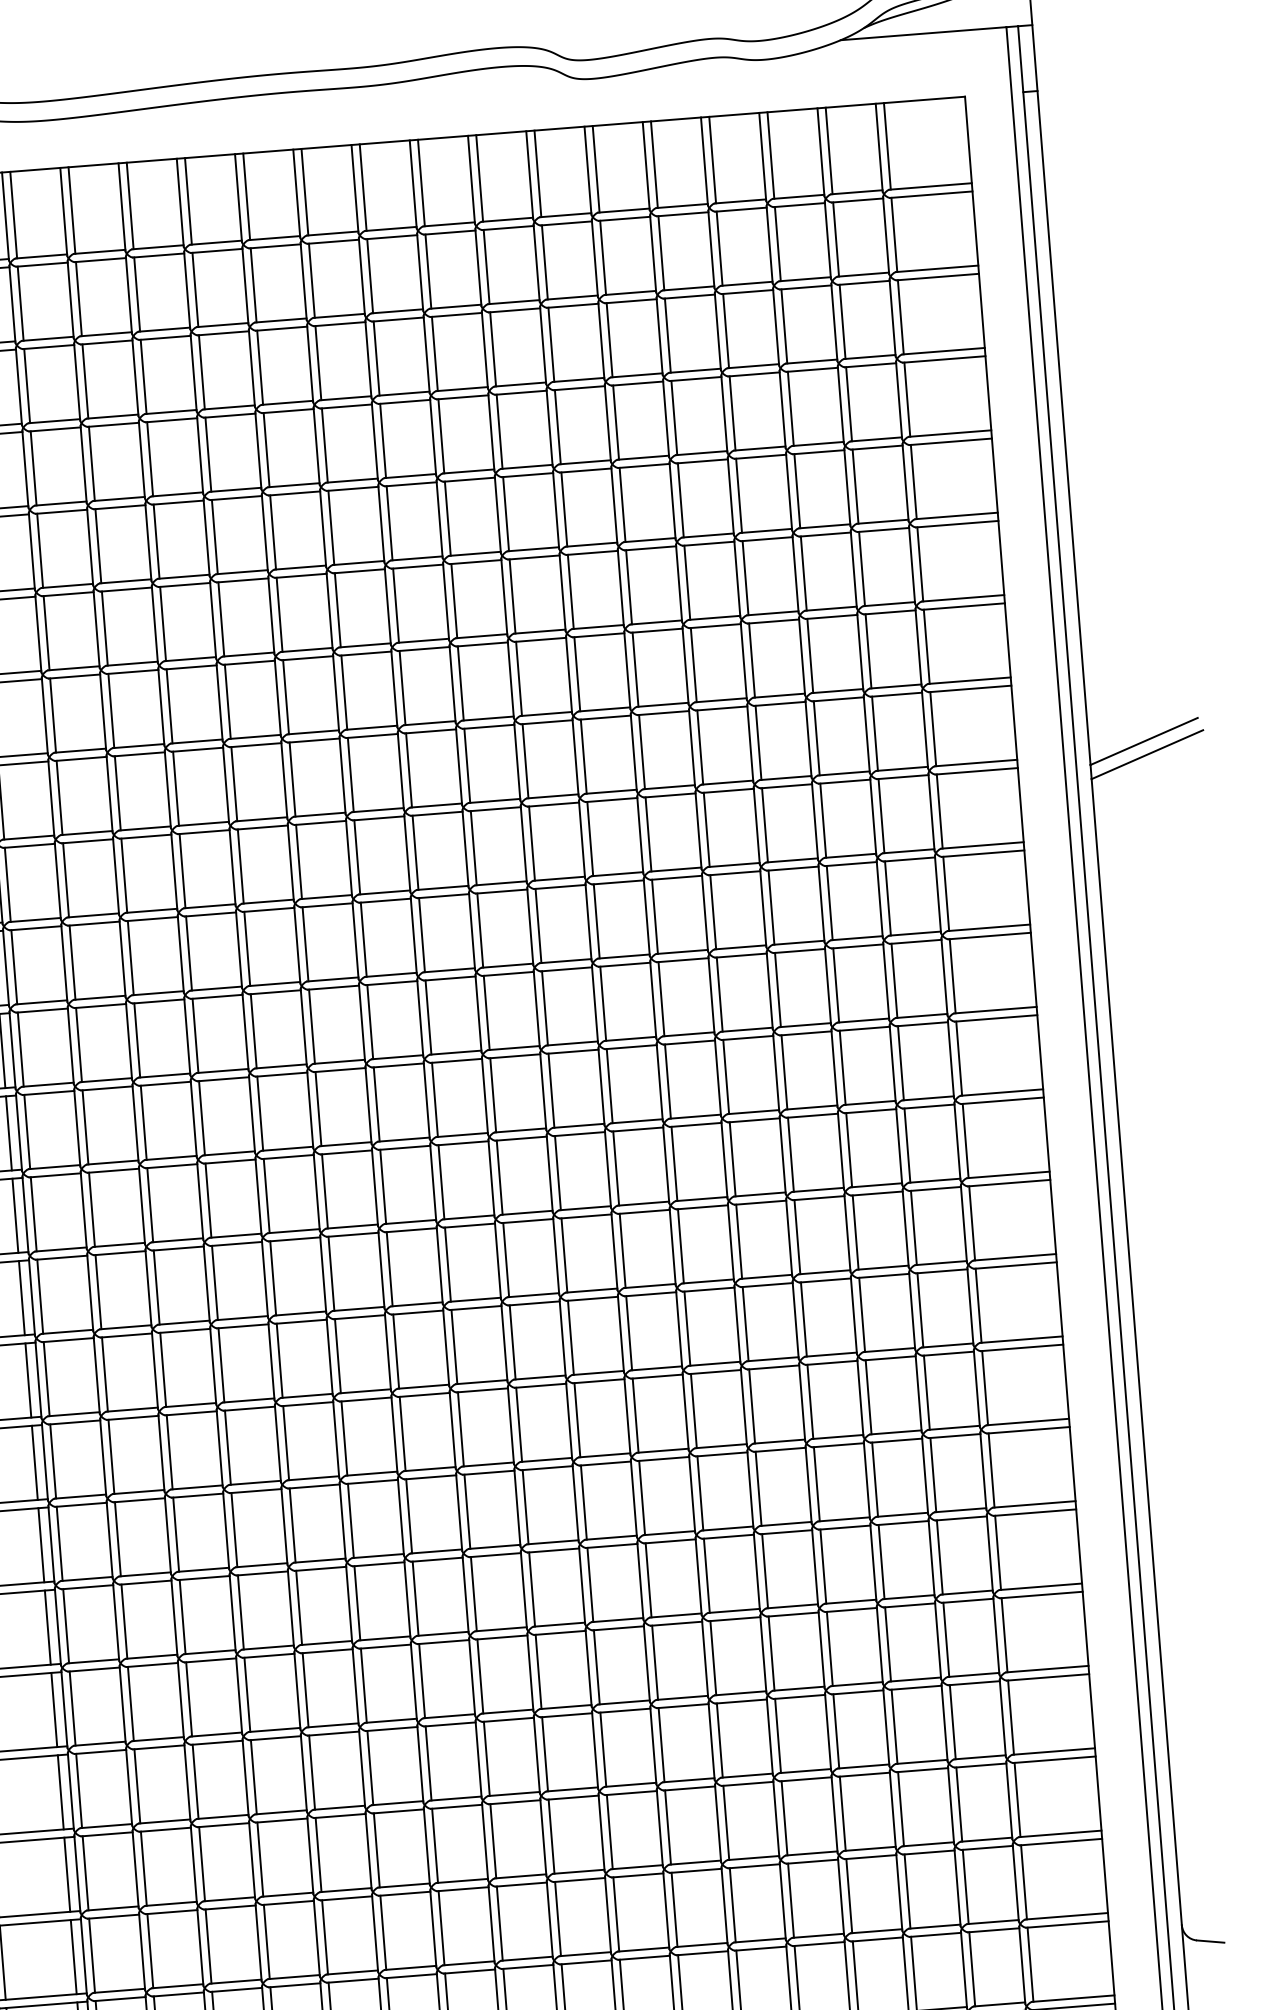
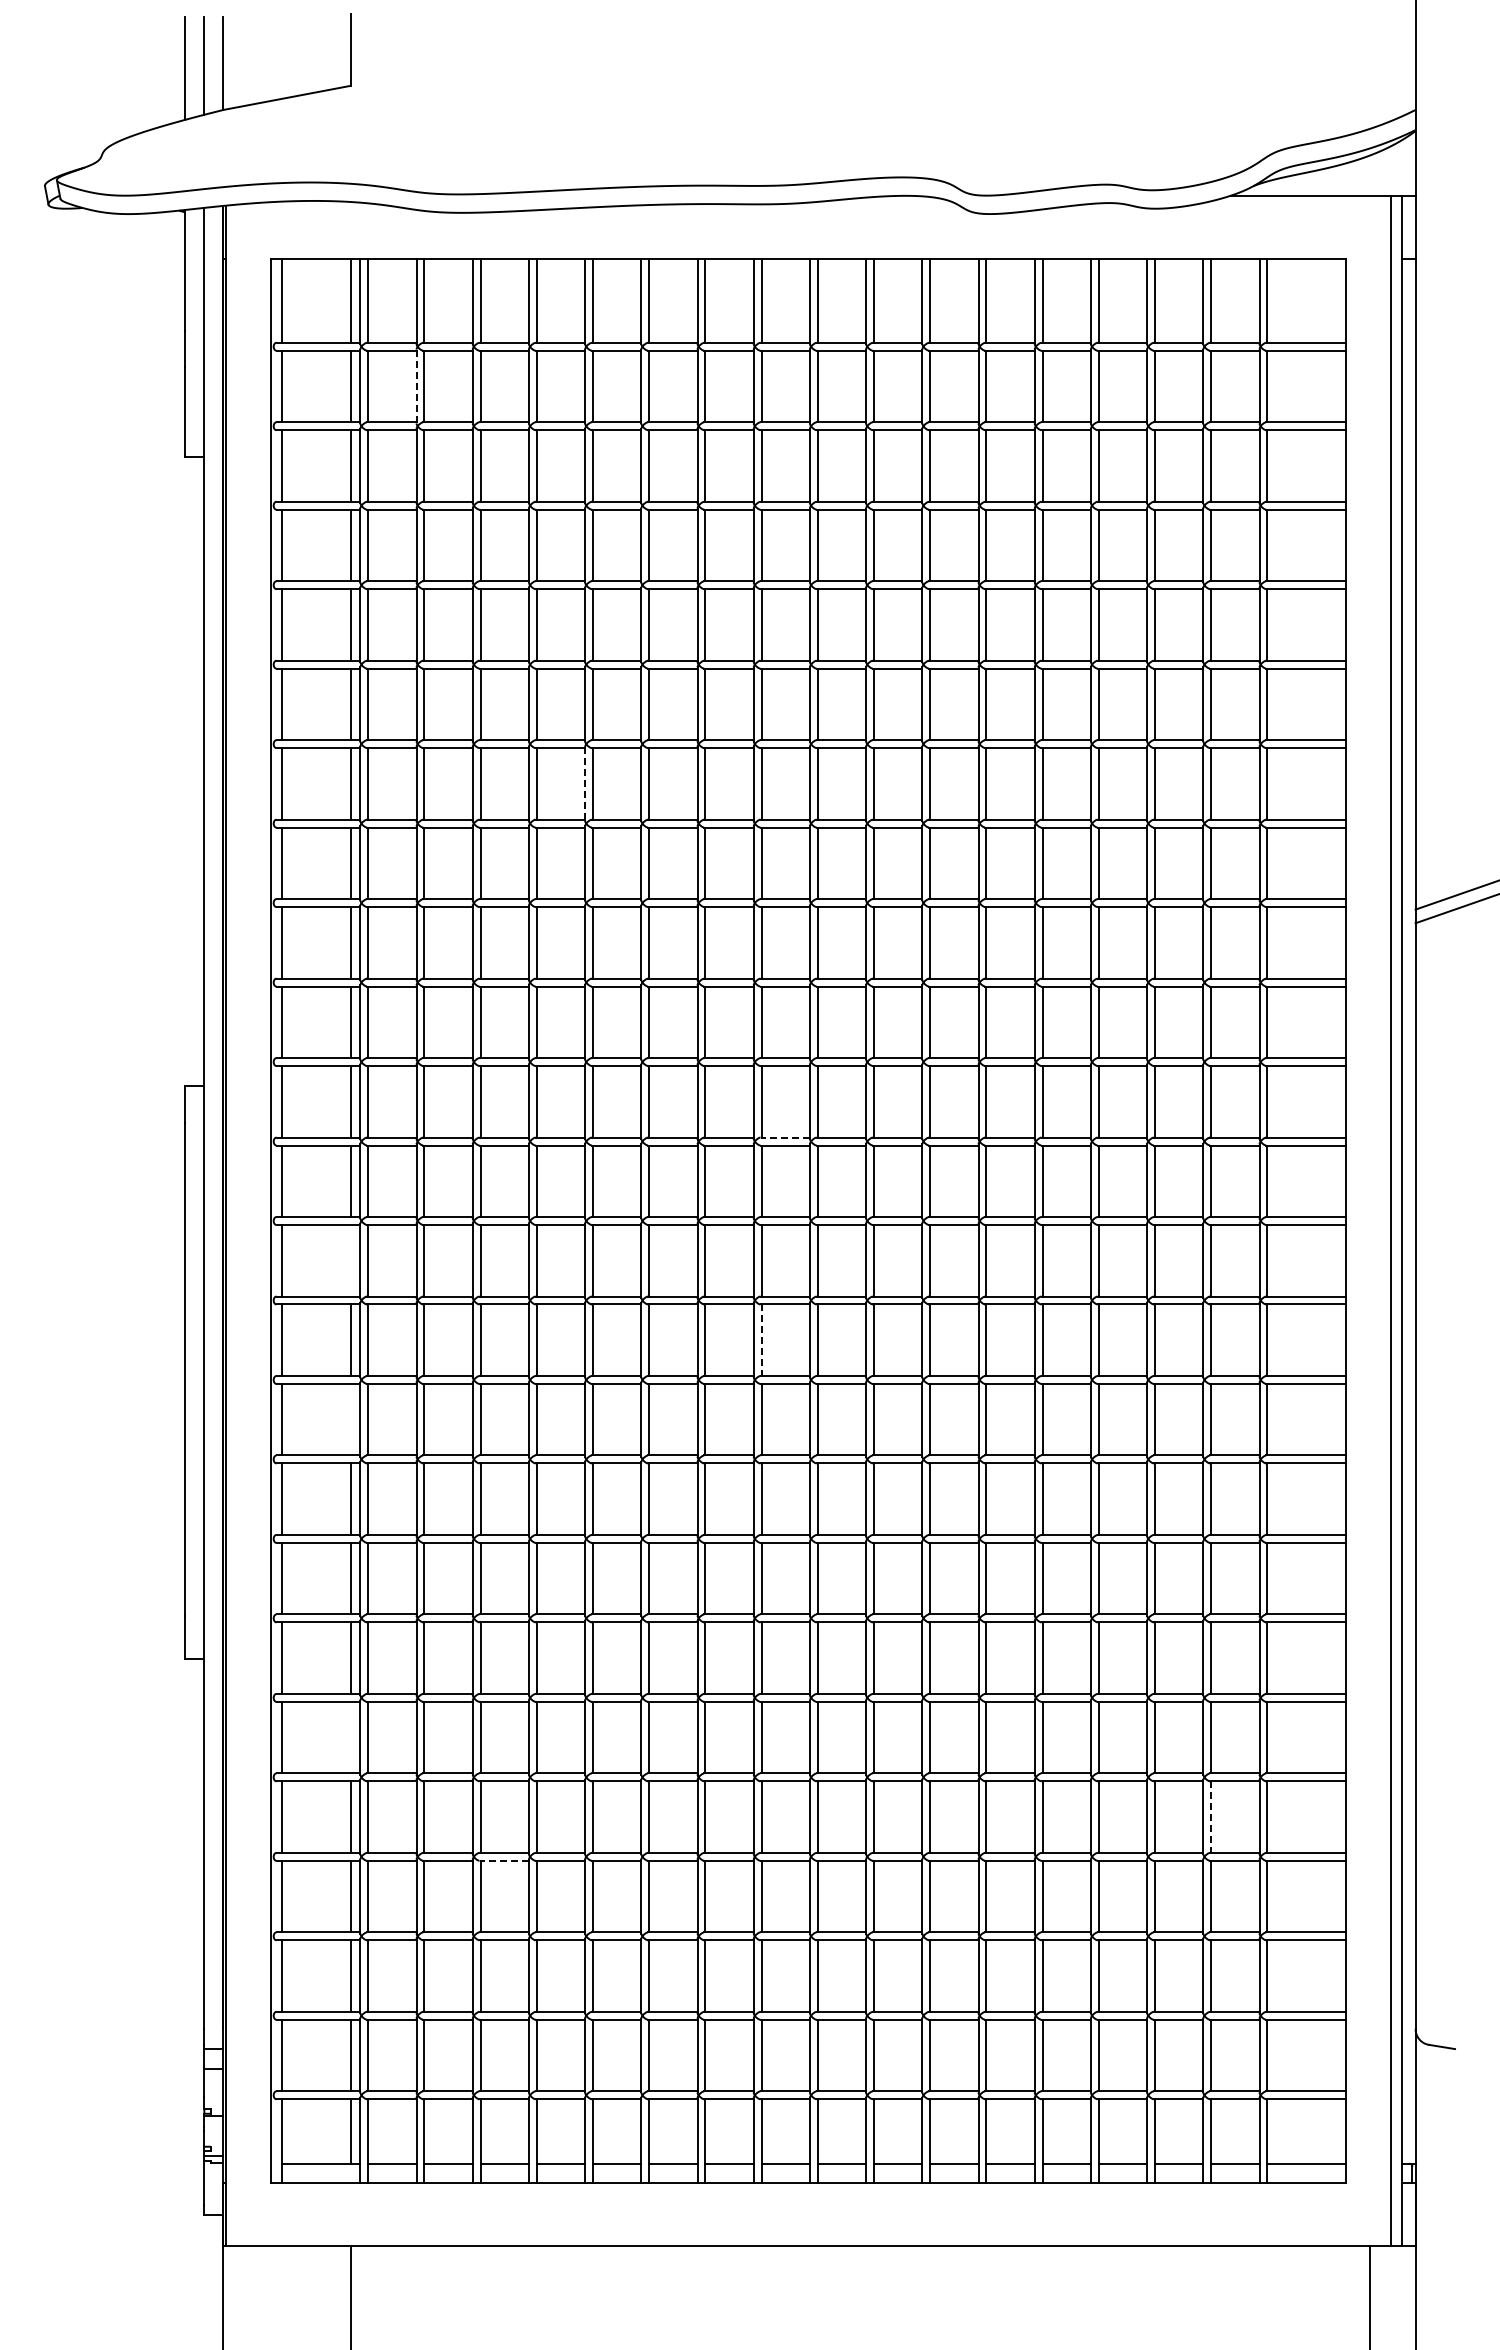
line: (12, 304) -> (416, 386), solid -> dashed
line: (219, 701) -> (585, 783), solid -> dashed
line: (456, 1052) -> (785, 1137), solid -> dashed
line: (15, 1215) -> (350, 1260), removed
line: (447, 1264) -> (761, 1340), solid -> dashed
line: (28, 1380) -> (350, 1419), removed
line: (54, 1709) -> (350, 1737), removed
line: (953, 1722) -> (1211, 1817), solid -> dashed
line: (223, 1824) -> (504, 1860), solid -> dashed

